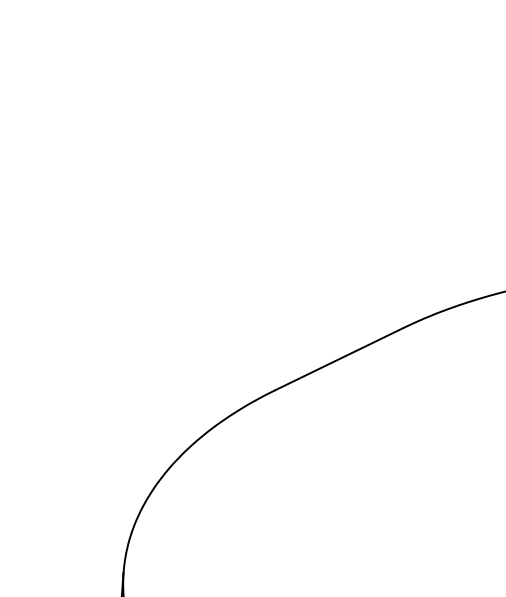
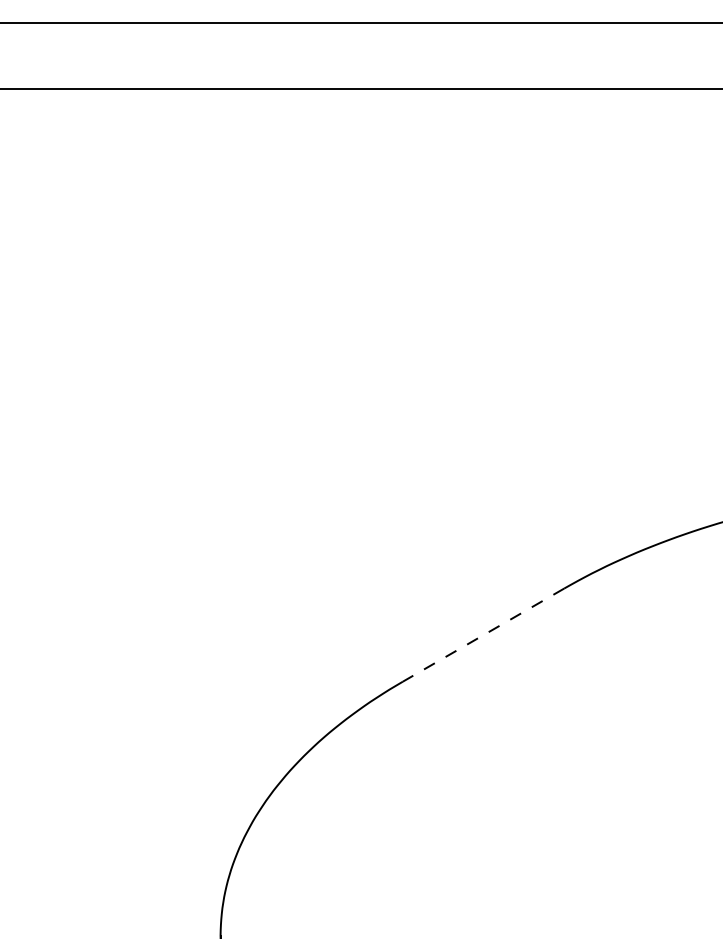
line: (339, 359) -> (483, 635), solid -> dashed

